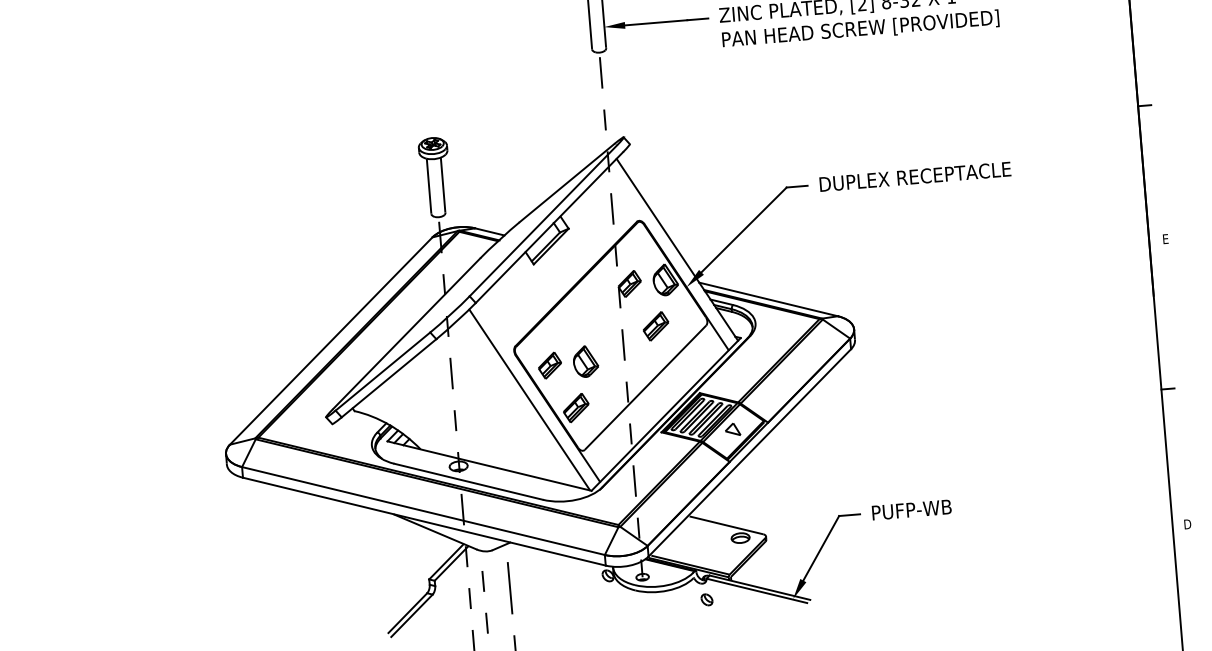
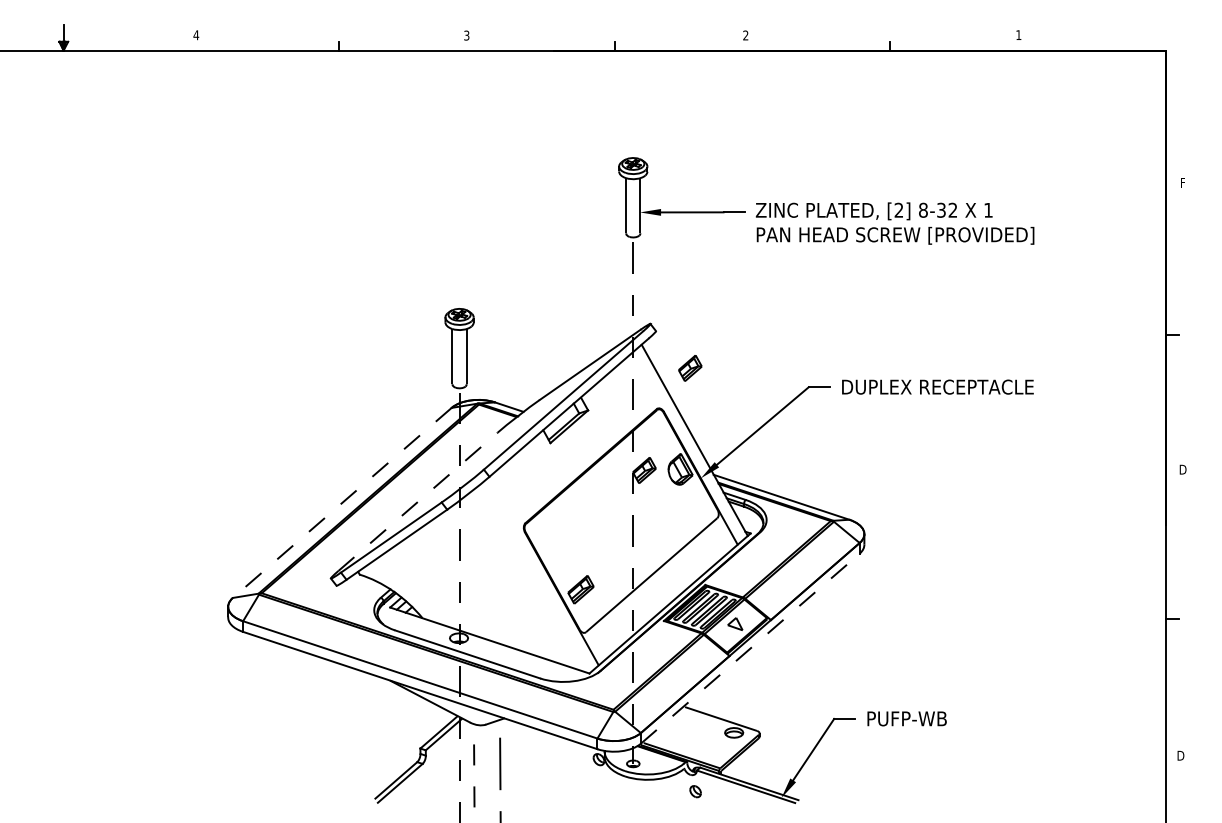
text: (1165, 238) -> (1182, 469), E -> D
part: (655, 326) -> (666, 514), removed
line: (407, 333) -> (418, 501), solid -> dashed
line: (331, 340) -> (342, 502), solid -> dashed
part: (585, 361) -> (594, 544), removed
part: (550, 365) -> (690, 368), moved
line: (528, 399) -> (534, 577), removed
line: (749, 452) -> (750, 648), solid -> dashed

